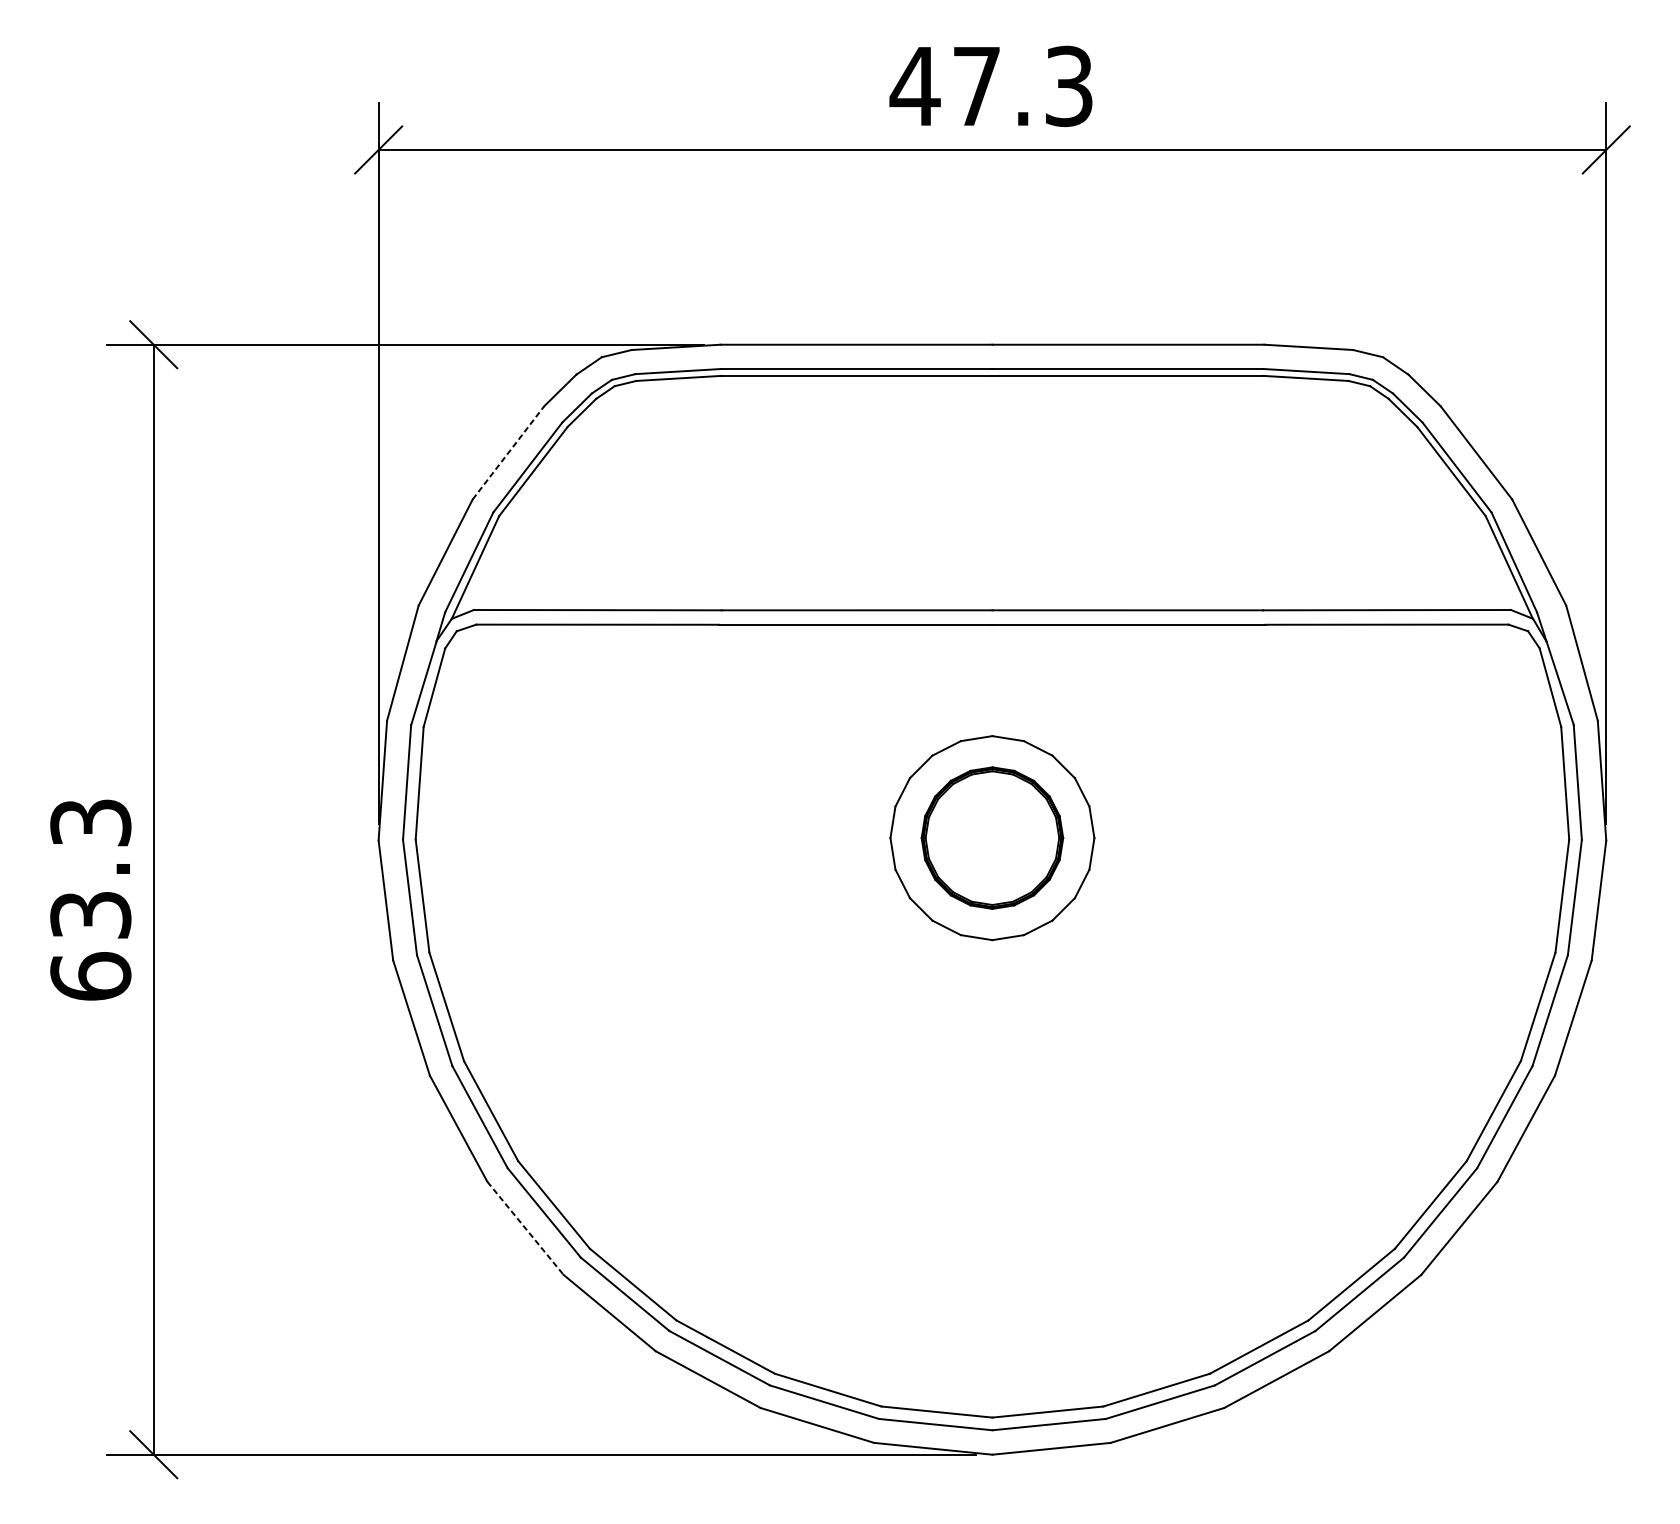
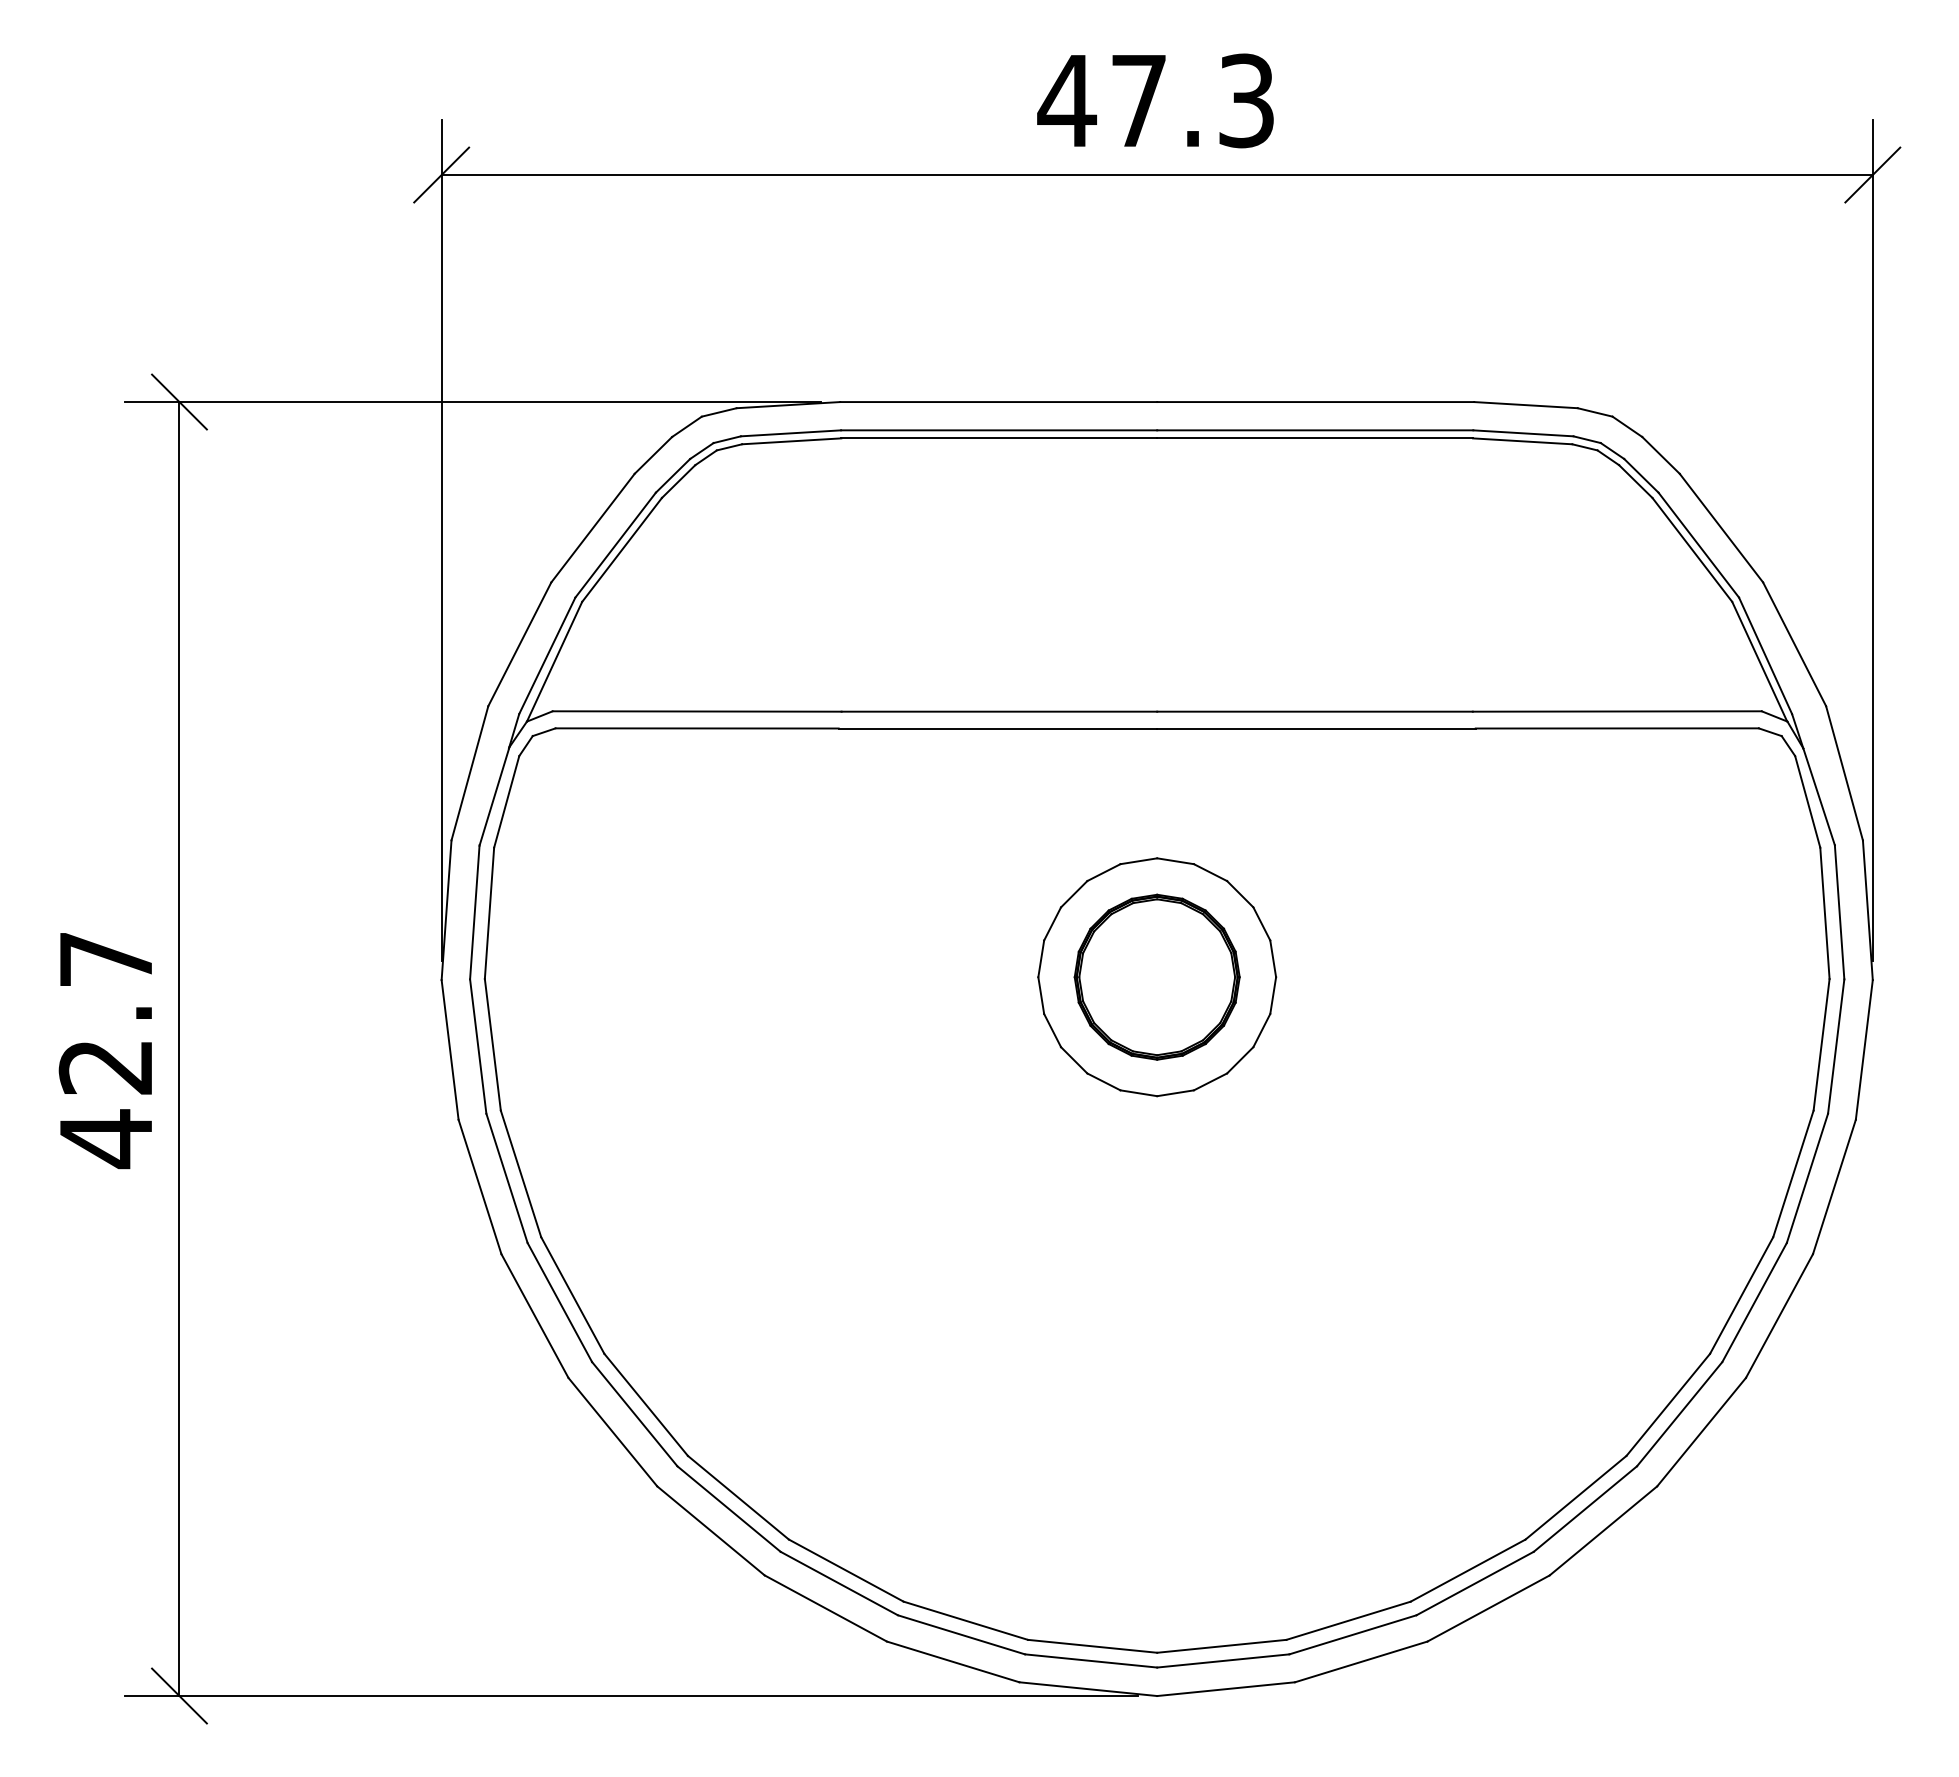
line: (508, 452) -> (593, 527), dashed -> solid
text: (90, 900) -> (105, 1050), 63.3 -> 42.7
line: (526, 1228) -> (613, 1432), dashed -> solid

